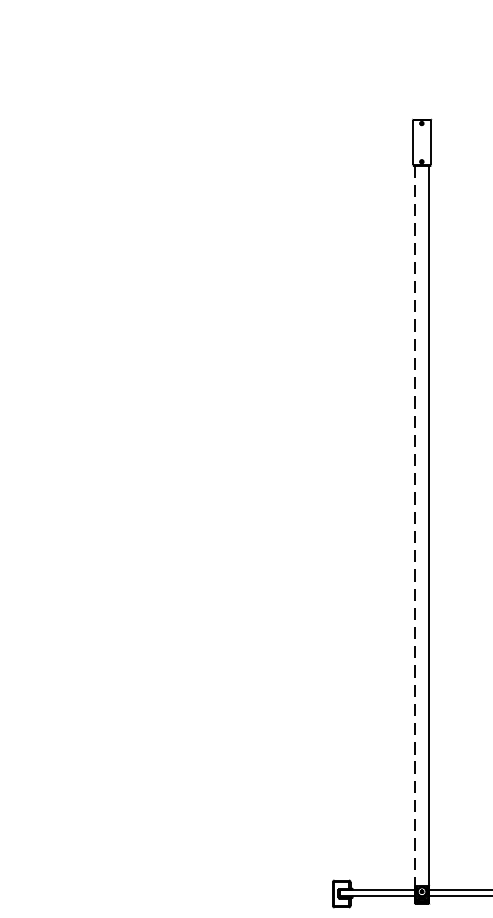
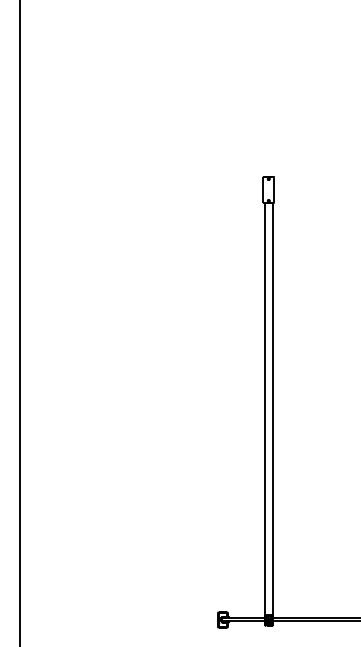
line: (414, 526) -> (264, 409), dashed -> solid

